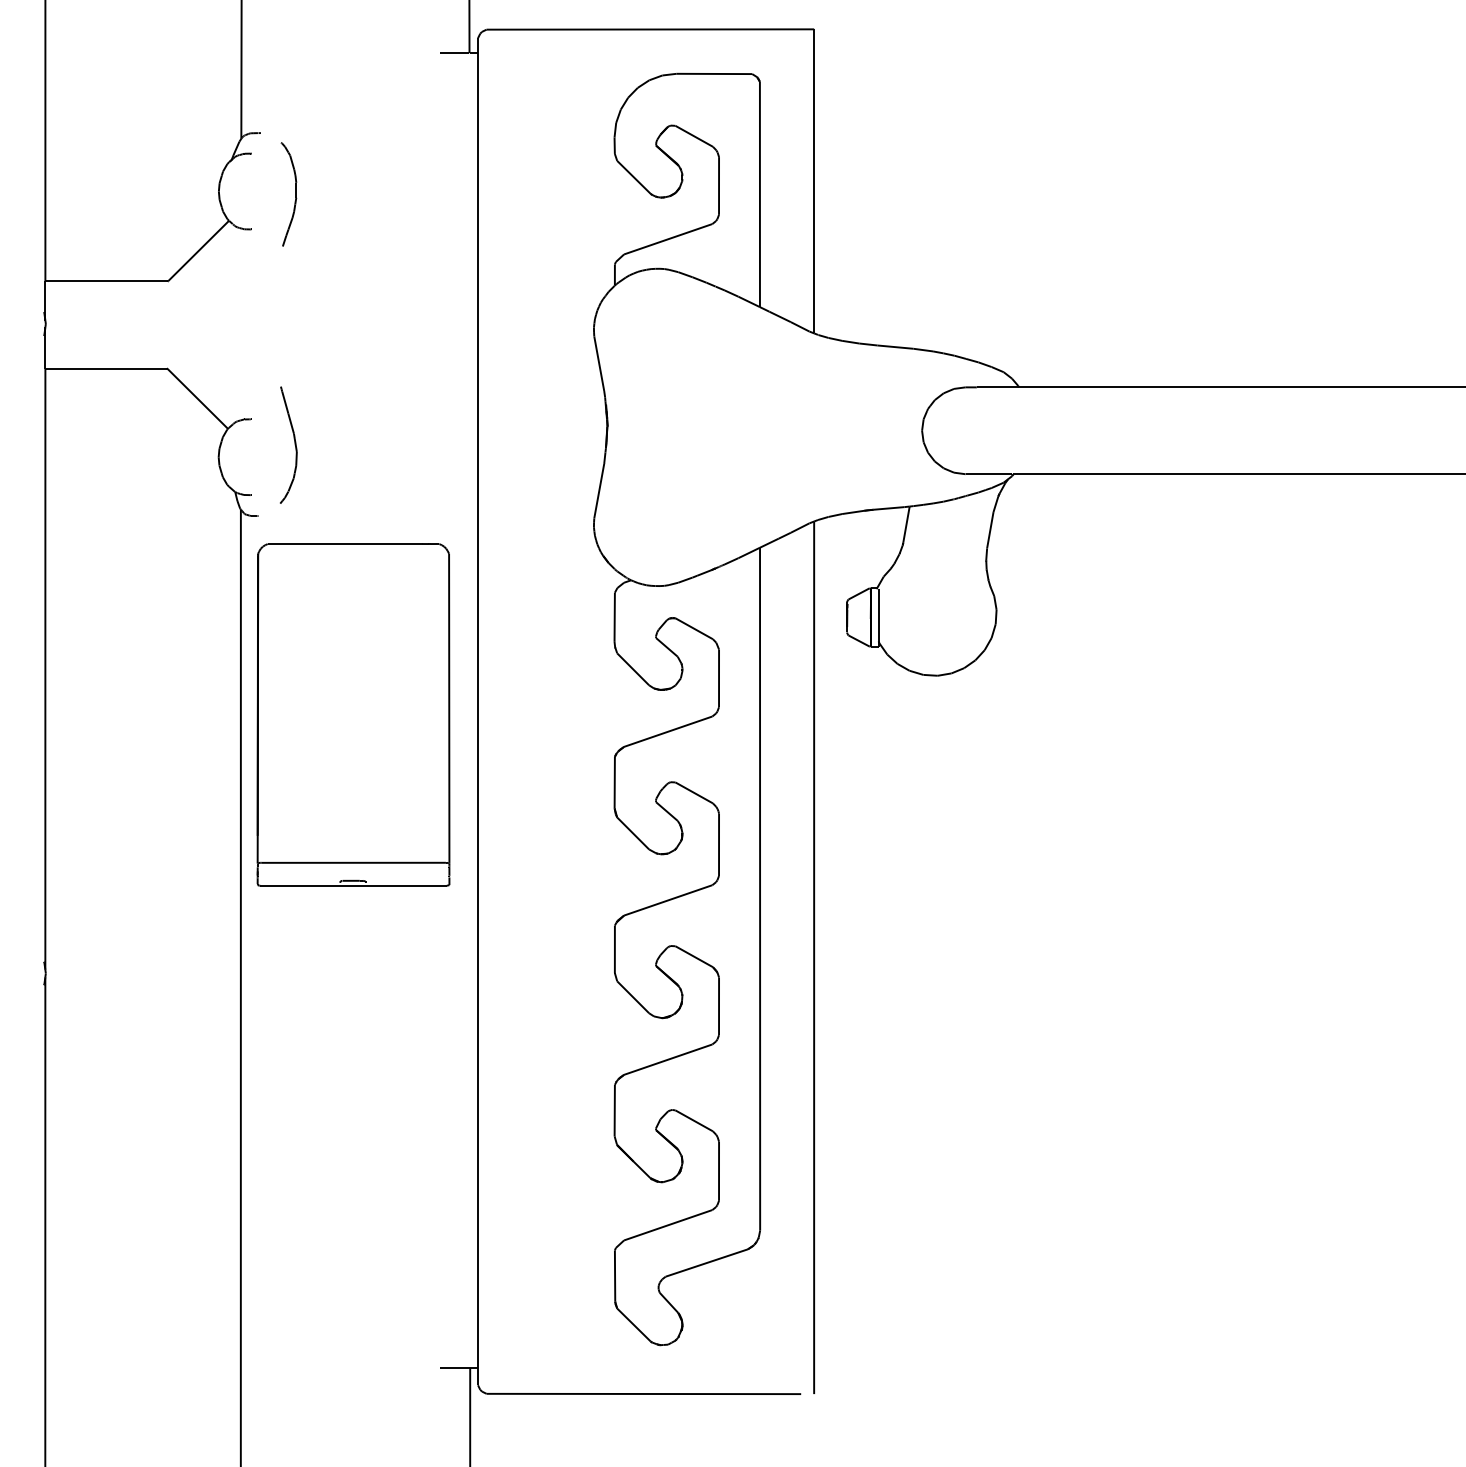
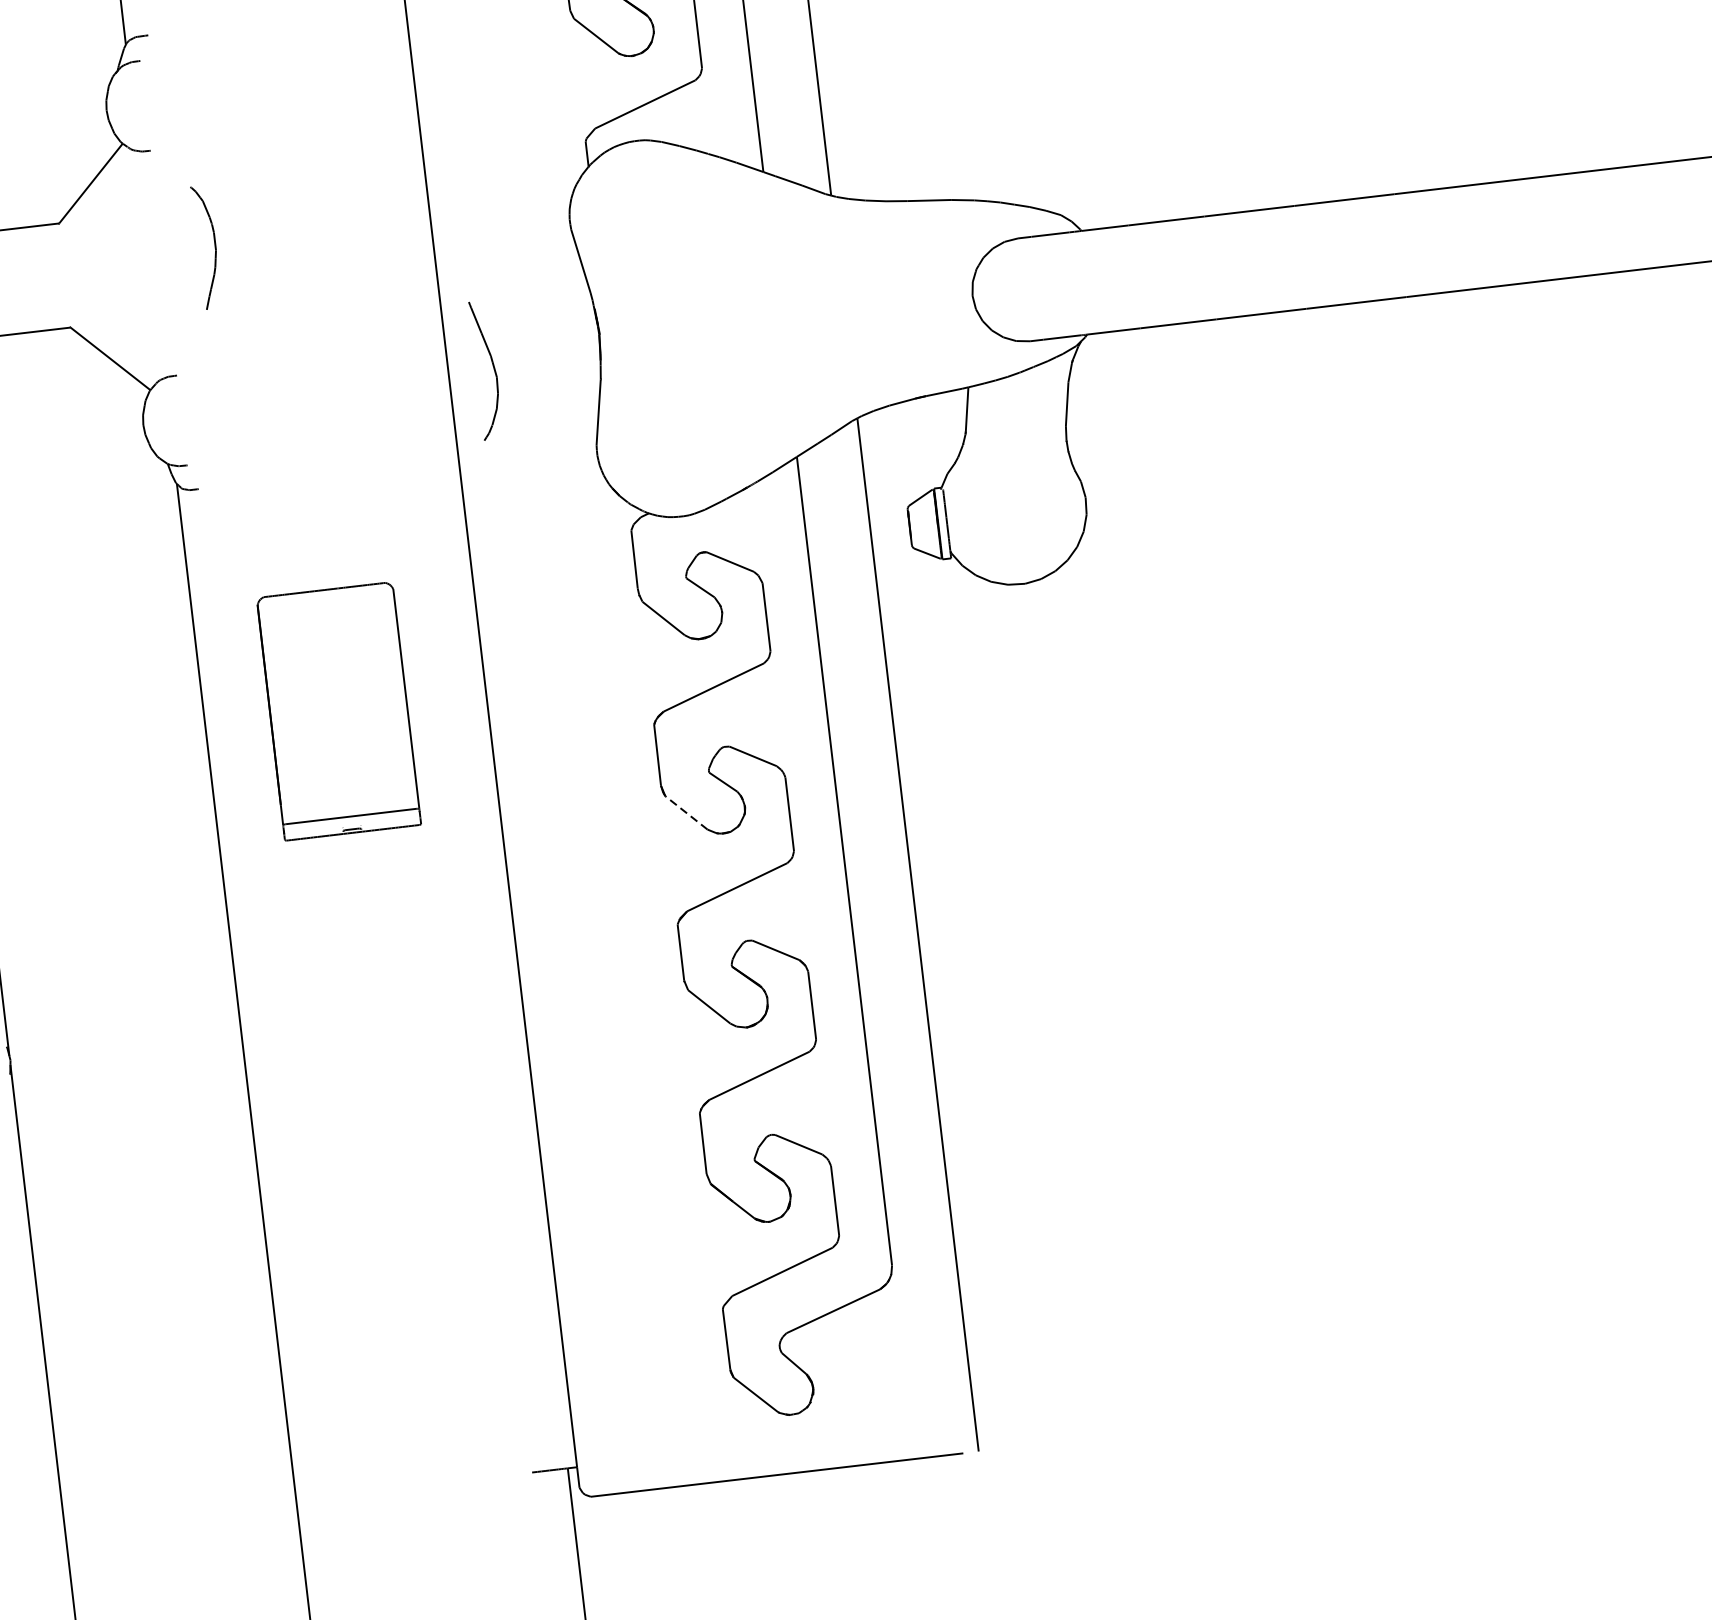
part: (295, 194) -> (214, 246), moved
part: (288, 444) -> (485, 369), moved
part: (353, 714) -> (338, 710), size x0.6
line: (633, 833) -> (686, 812), solid -> dashed

